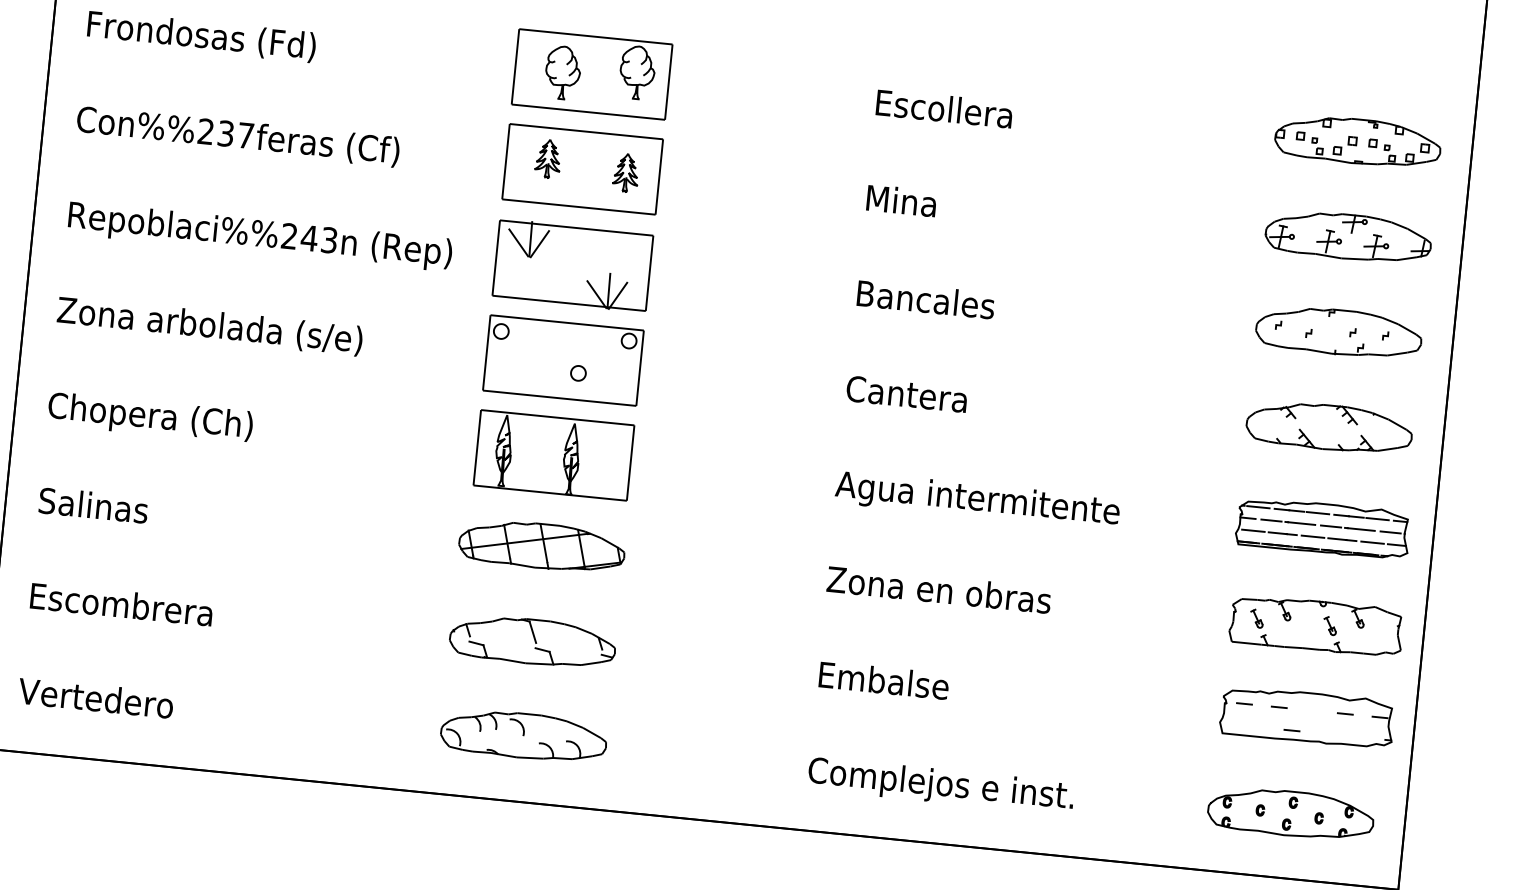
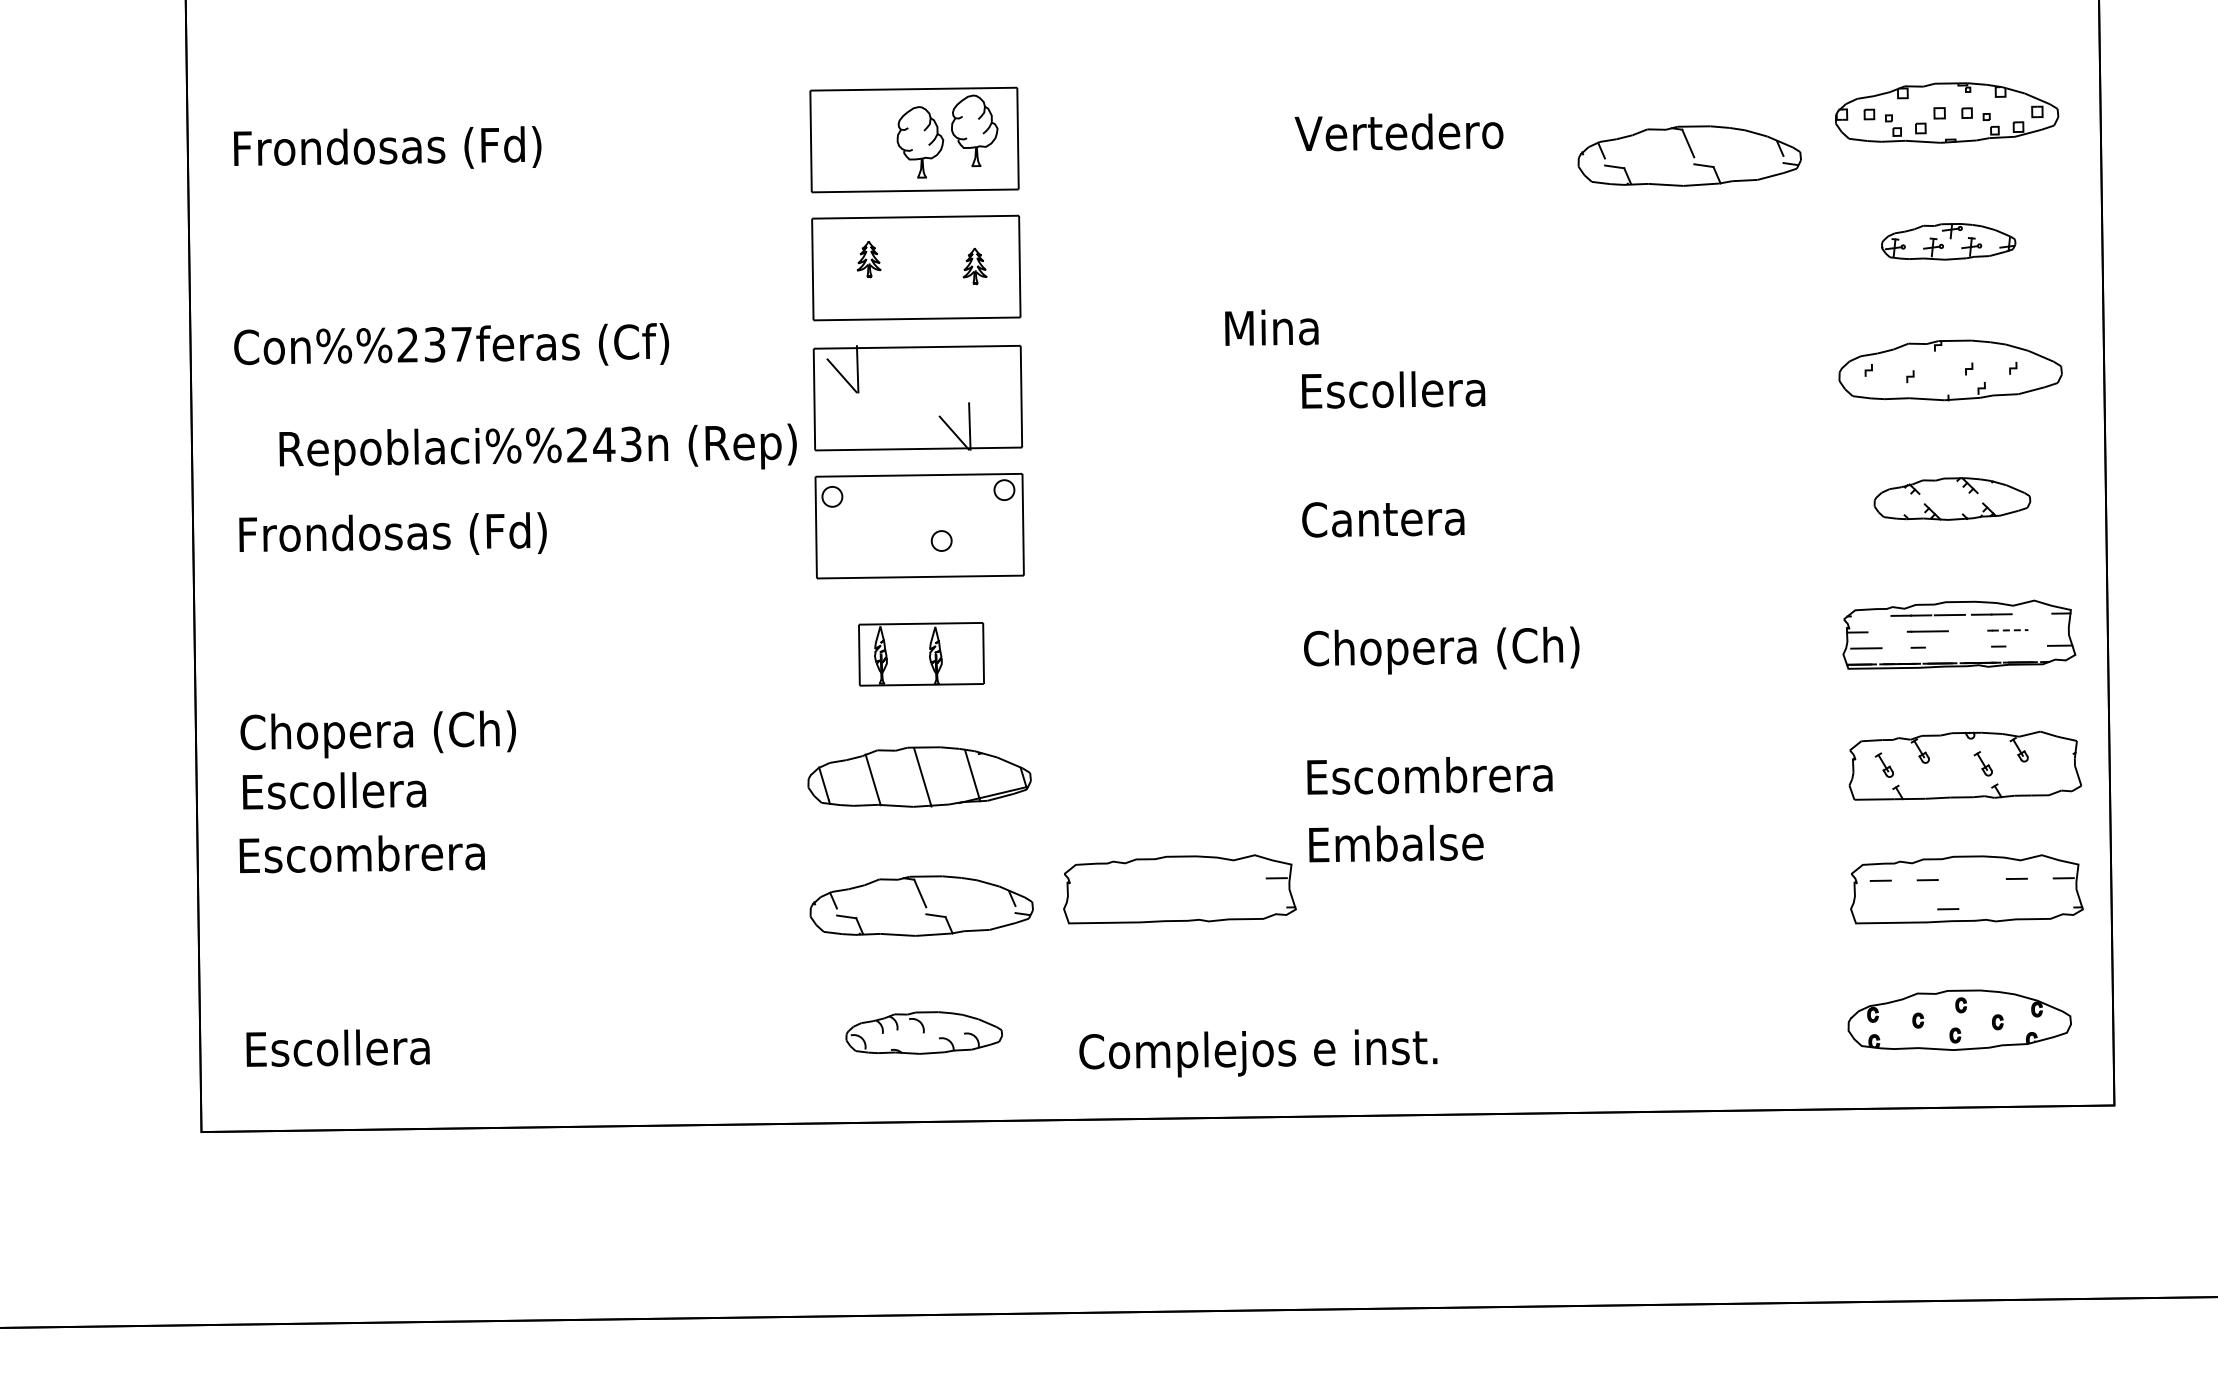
part: (563, 73) -> (920, 142), moved
text: (950, 109) -> (1398, 132), Escollera -> Vertedero
text: (238, 134) -> (451, 344), moved
part: (1164, 151) -> (1689, 155), added
part: (548, 158) -> (868, 259), size x0.7
part: (625, 173) -> (974, 266), size x0.7
text: (901, 200) -> (1271, 327), moved
text: (259, 236) -> (537, 449), moved
part: (1348, 236) -> (1948, 241), size x0.6
line: (539, 244) -> (870, 374), removed
line: (617, 295) -> (982, 431), removed
text: (930, 299) -> (1400, 389), Bancales -> Escollera
text: (209, 325) -> (442, 532), Zona arbolada (s/e) -> Frondosas (Fd)
text: (149, 417) -> (377, 734), moved
part: (1329, 427) -> (1952, 498), size x0.7
part: (553, 455) -> (921, 654), size x0.6
text: (977, 500) -> (1493, 650), Agua intermitente -> Chopera (Ch)
text: (107, 506) -> (333, 790), Salinas -> Escollera
line: (1258, 507) -> (1869, 616), removed
line: (1377, 518) -> (2030, 613), removed
line: (1271, 520) -> (1888, 631), removed
line: (1330, 526) -> (1968, 630), removed
line: (1361, 529) -> (2010, 630), solid -> dashed
line: (1277, 532) -> (1899, 647), removed
line: (1390, 532) -> (2049, 629), removed
line: (1312, 536) -> (1946, 647), removed
line: (1337, 538) -> (1979, 646), removed
line: (524, 541) -> (895, 773), removed
line: (1372, 542) -> (2027, 645), removed
text: (939, 589) -> (1456, 774), Zona en obras -> Escombrera
text: (121, 604) -> (361, 854), moved
part: (724, 651) -> (1179, 889), added
text: (884, 680) -> (1396, 843), moved
text: (95, 697) -> (346, 1047), Vertedero -> Escollera
part: (524, 735) -> (924, 1032), size x0.7
text: (941, 785) -> (1258, 1053), moved

